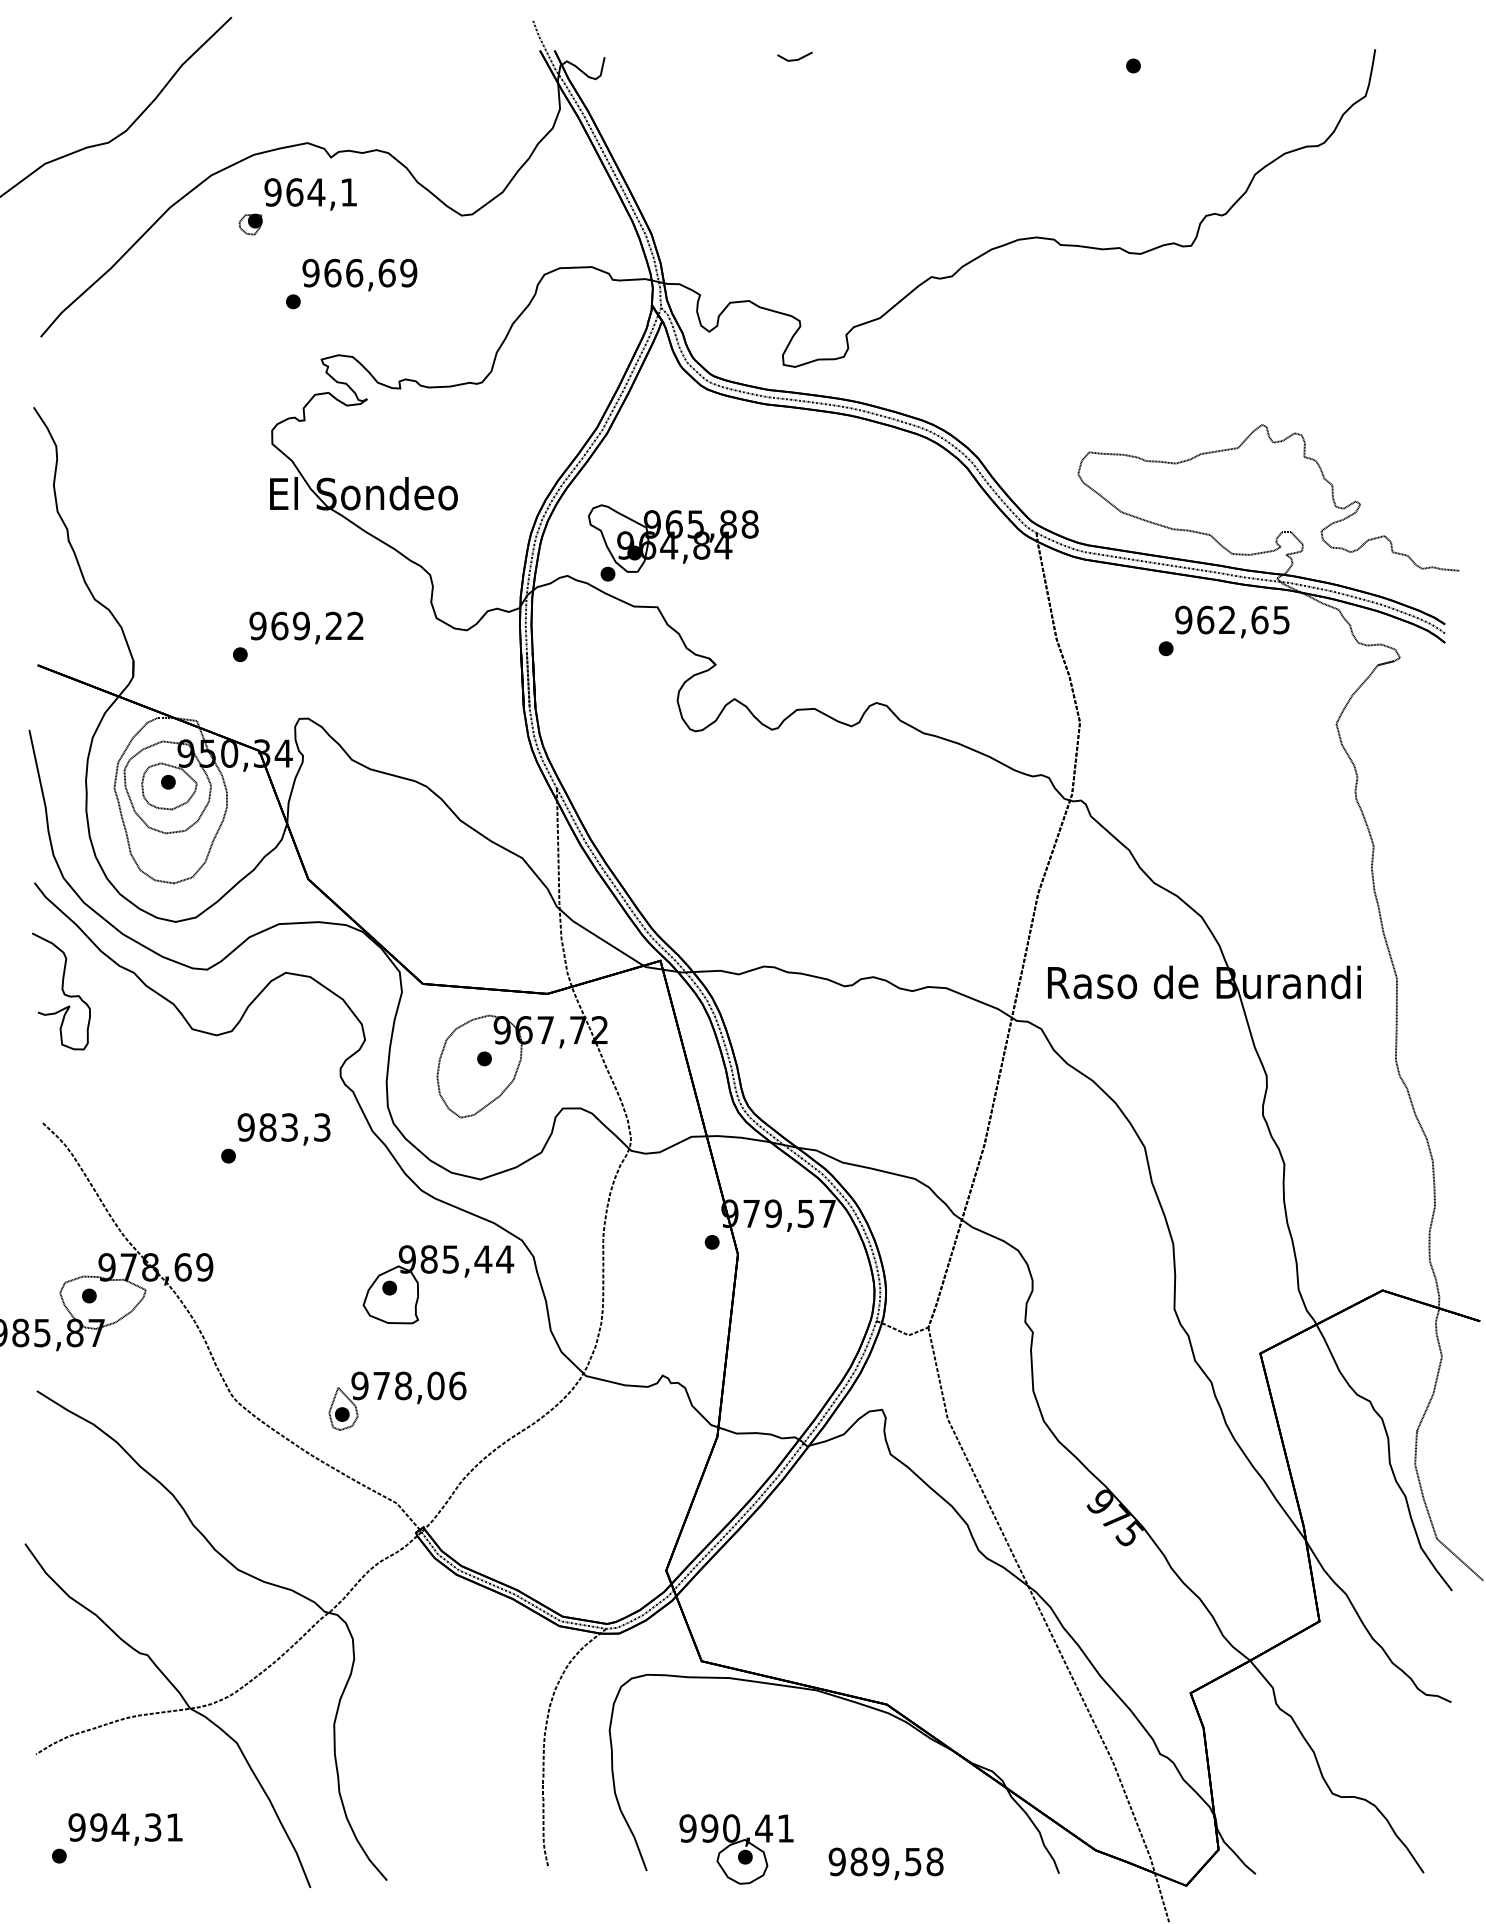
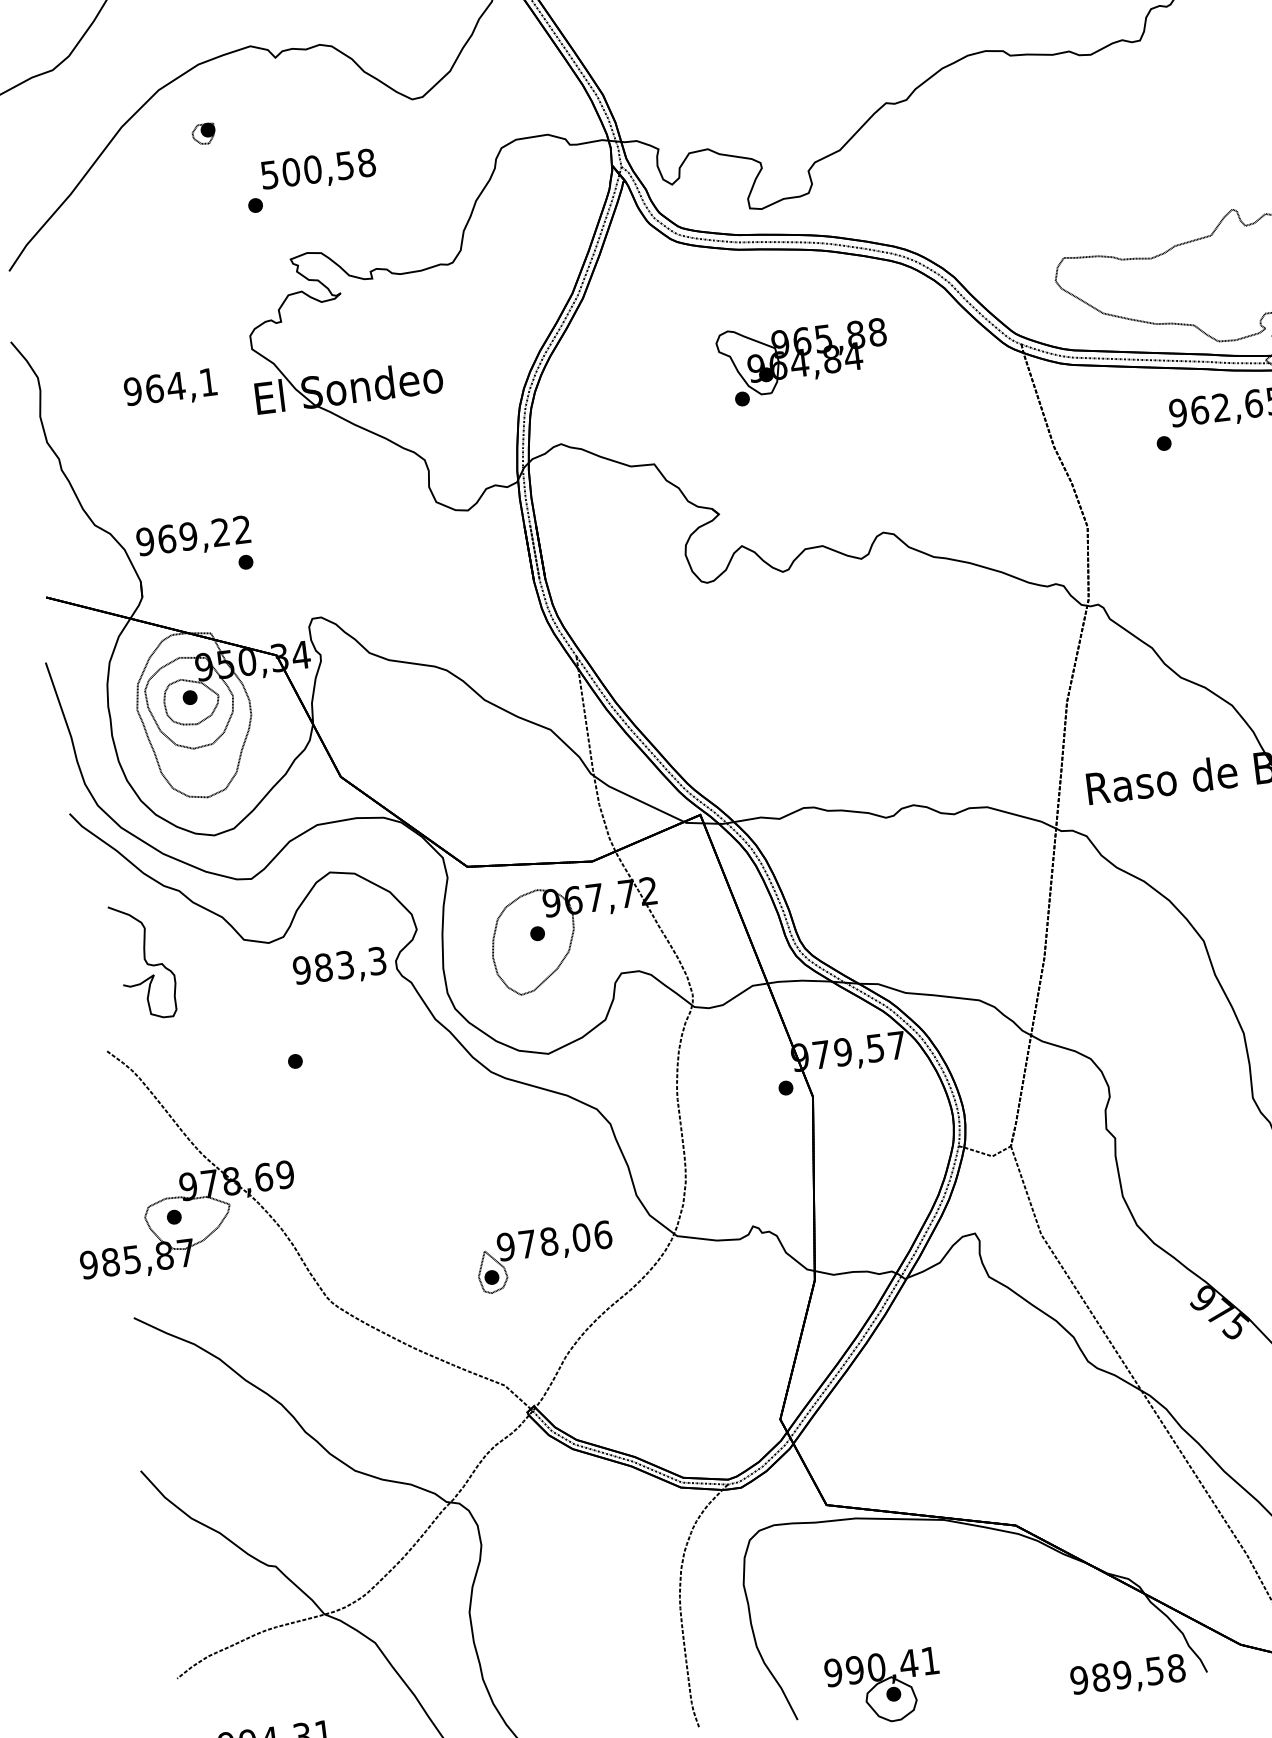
text: (310, 194) -> (170, 388), moved
text: (359, 272) -> (317, 168), 966,69 -> 500,58
part: (673, 542) -> (803, 359), moved
text: (306, 627) -> (193, 537), moved
curve: (62, 991) -> (145, 961), moved
text: (283, 1129) -> (339, 967), moved
part: (432, 1273) -> (512, 1153), removed
part: (397, 1400) -> (545, 1256), moved
text: (885, 1863) -> (1127, 1675), moved

